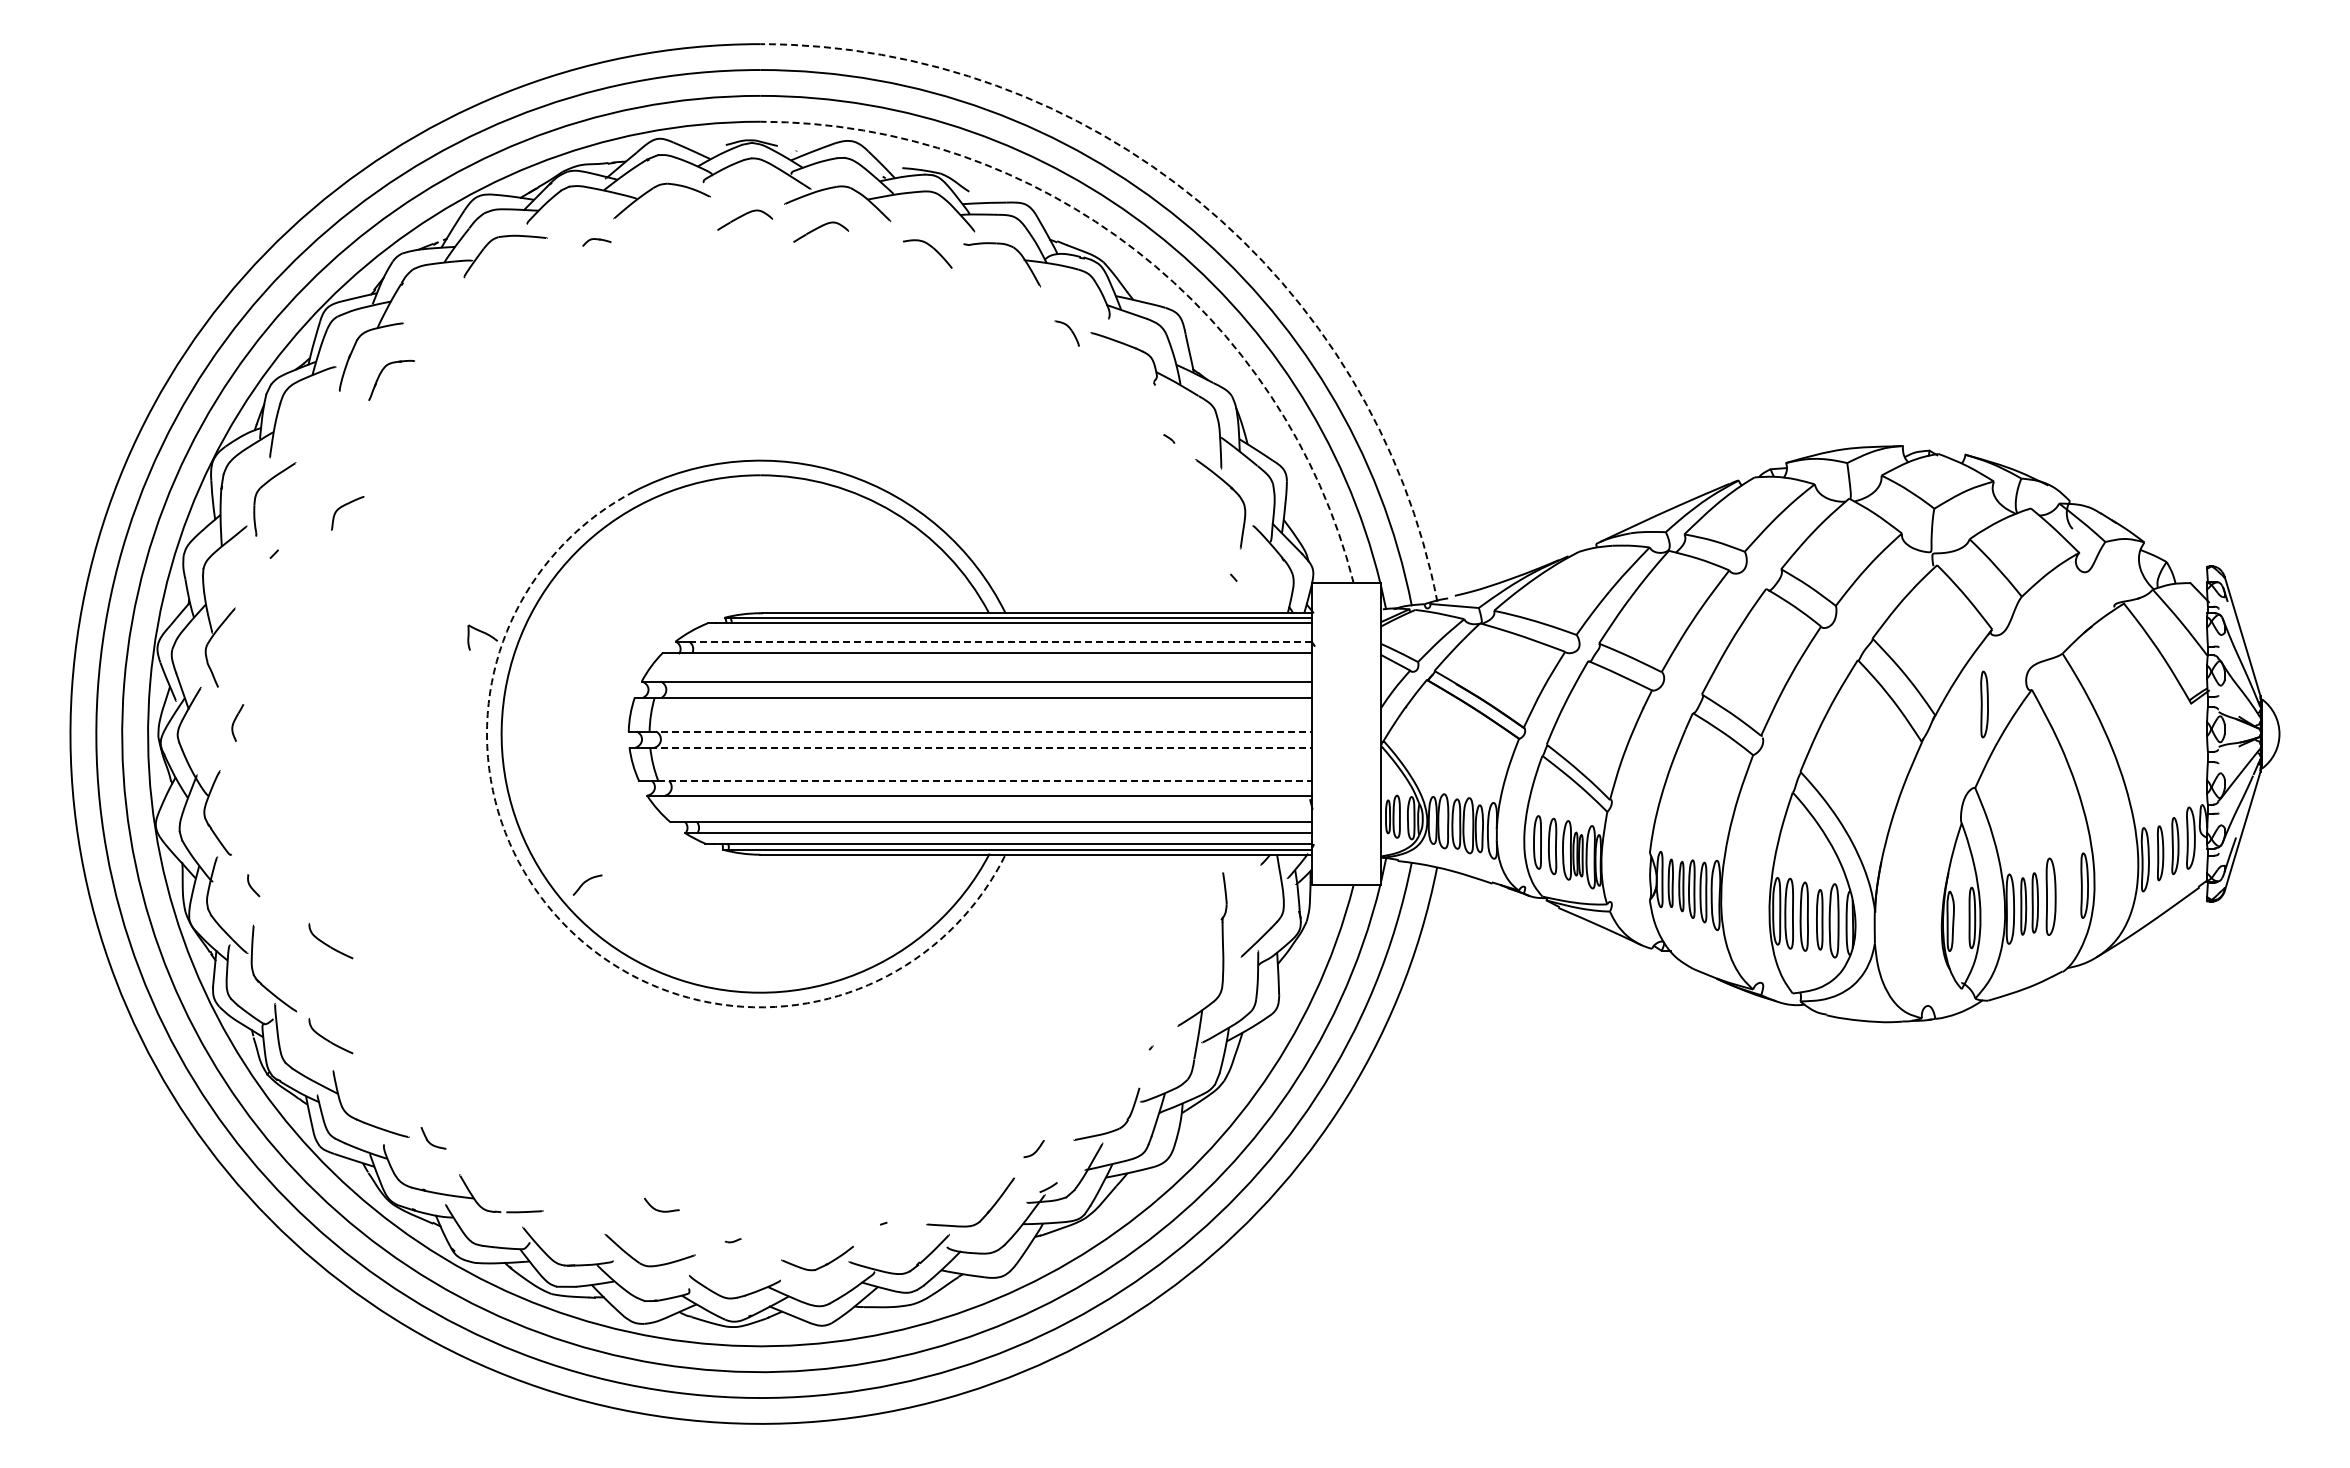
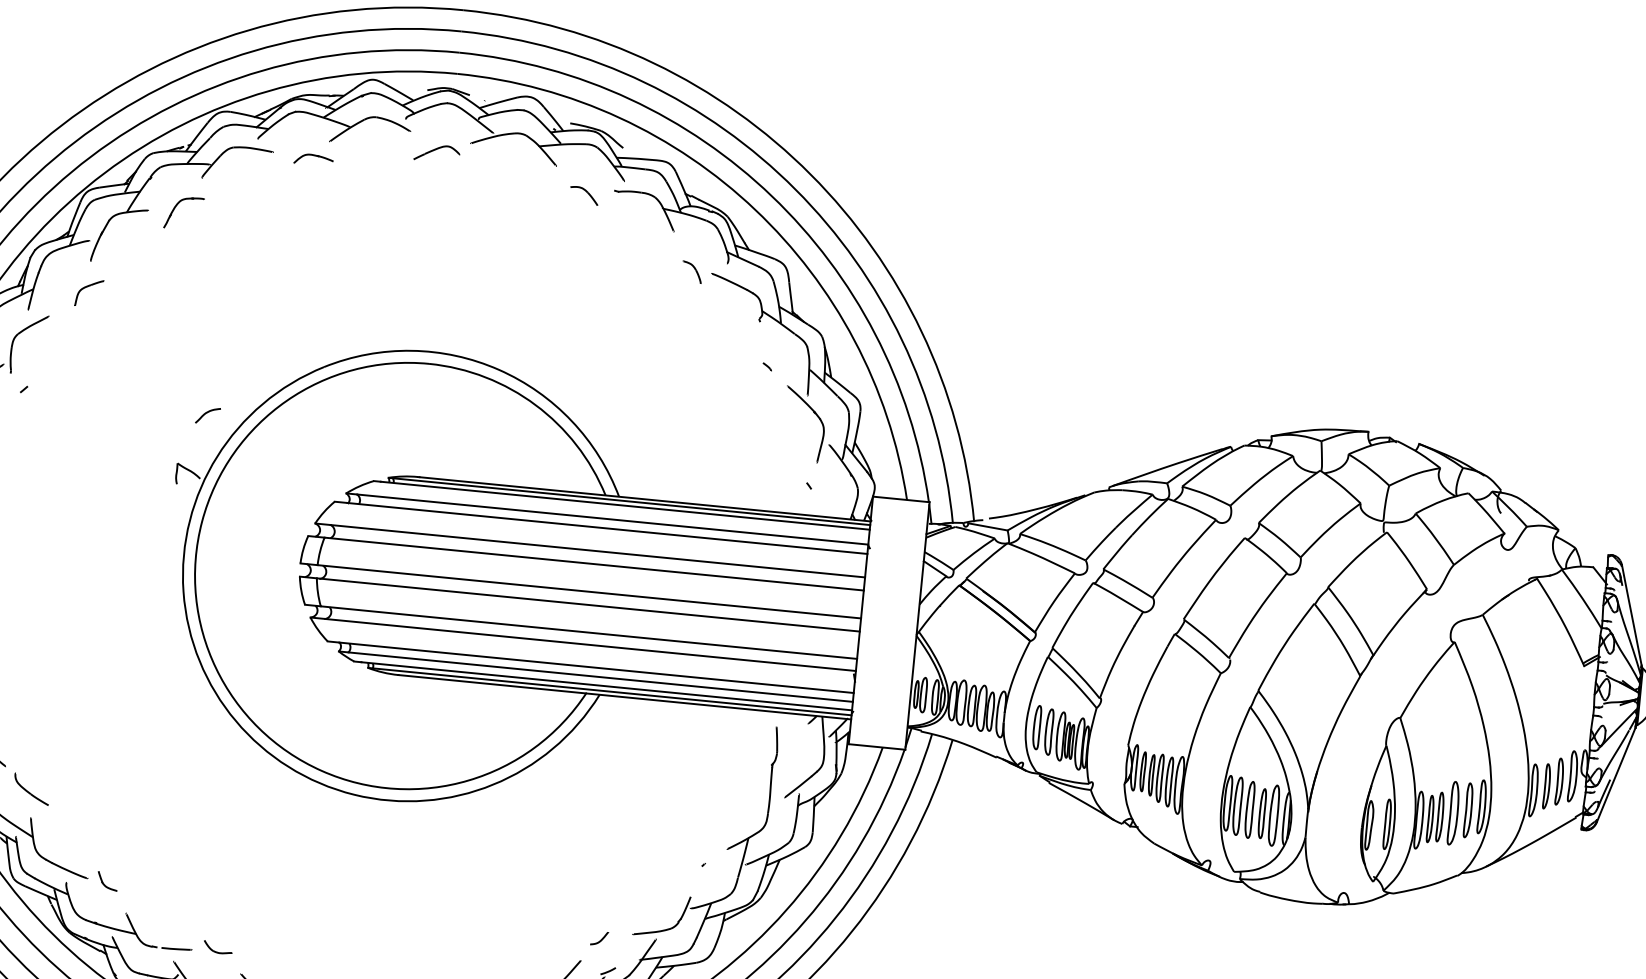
arc: (1198, 201) -> (810, 174), dashed -> solid
part: (820, 231) -> (498, 168), removed
part: (596, 242) -> (313, 159), size x1.67
arc: (1136, 250) -> (755, 209), dashed -> solid
part: (927, 253) -> (583, 195), size x0.71
part: (382, 372) -> (177, 206), moved
part: (344, 506) -> (87, 287), moved
line: (1000, 641) -> (612, 519), dashed -> solid
part: (1984, 704) -> (1468, 810), moved
line: (981, 731) -> (589, 591), dashed -> solid
line: (981, 747) -> (588, 604), dashed -> solid
line: (985, 780) -> (589, 632), dashed -> solid
curve: (586, 882) -> (207, 413), moved
arc: (569, 929) -> (236, 721), dashed -> solid
part: (330, 941) -> (39, 711), removed
part: (661, 1204) -> (217, 946), moved

